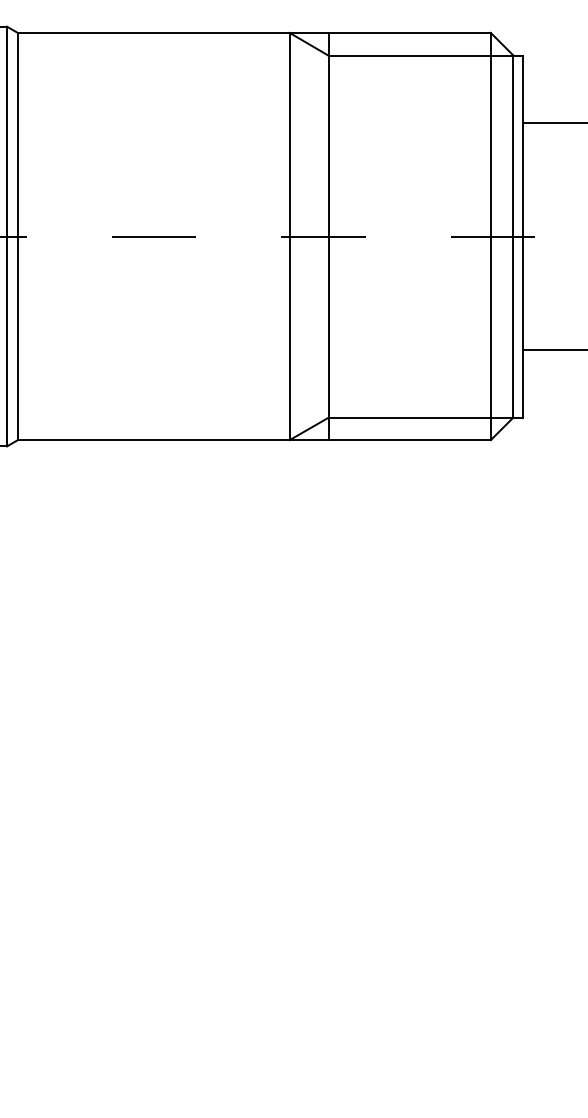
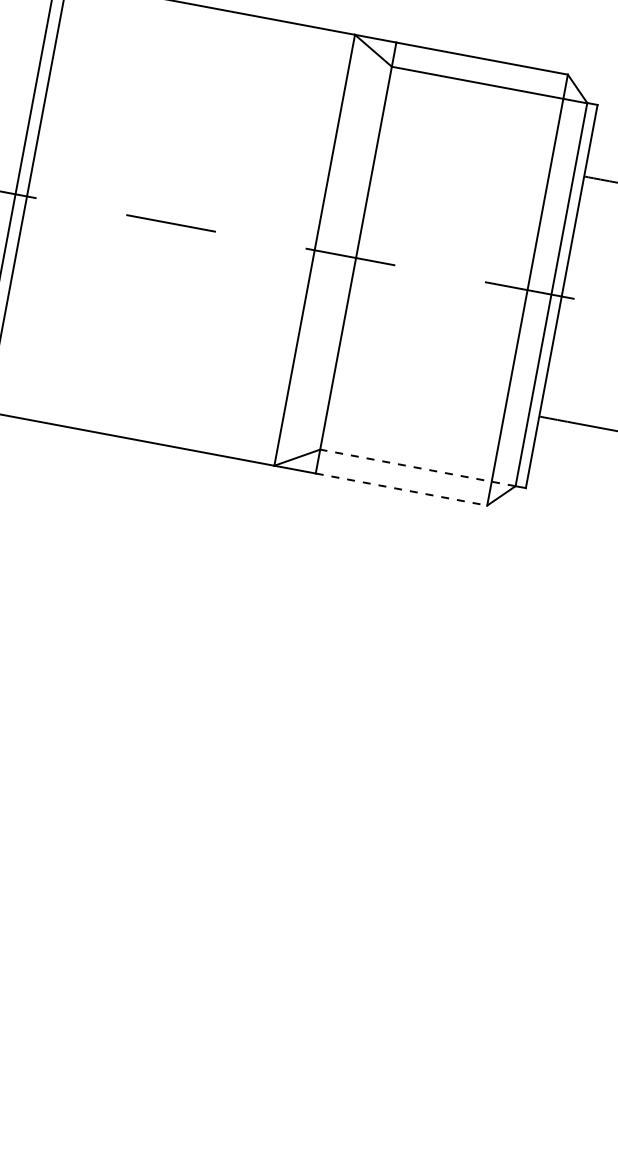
line: (420, 417) -> (417, 467), solid -> dashed
line: (410, 440) -> (402, 490), solid -> dashed

